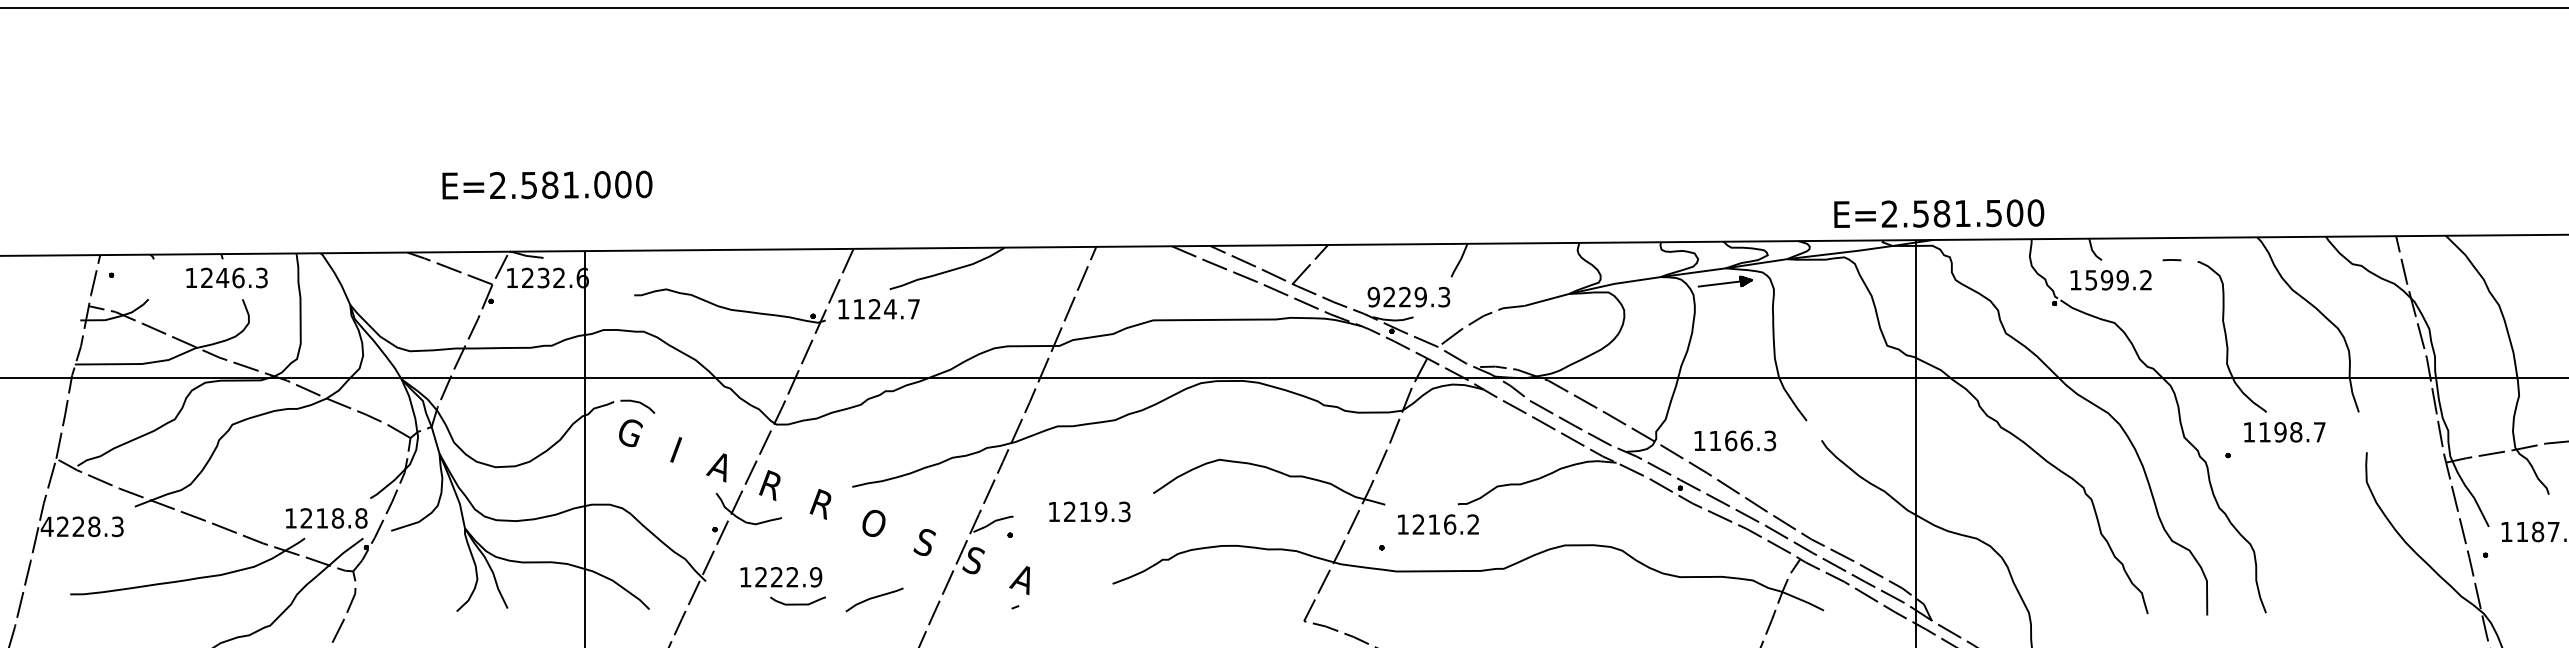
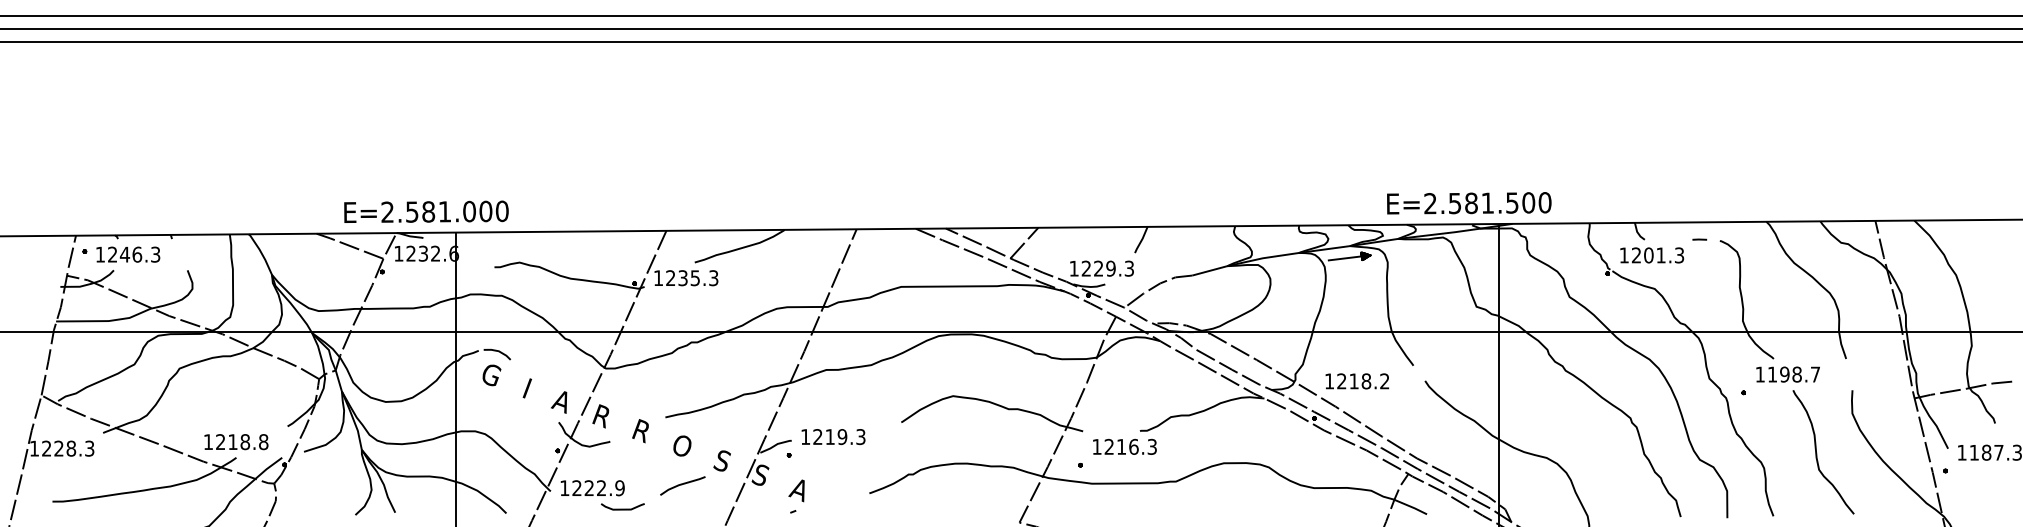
text: (547, 184) -> (426, 211), moved
text: (1939, 213) -> (1469, 203), moved
text: (227, 277) -> (128, 254), moved
text: (2119, 280) -> (1658, 255), 1599.2 -> 1201.3
text: (1372, 296) -> (1073, 268), 9229.3 -> 1229.3
text: (886, 309) -> (692, 278), 1124.7 -> 1235.3
text: (1742, 441) -> (1363, 381), 1166.3 -> 1218.2
text: (1089, 512) -> (833, 437), moved
text: (326, 518) -> (236, 442), moved
text: (1472, 524) -> (1151, 446), 1216.2 -> 1216.3
text: (47, 526) -> (34, 448), 4228.3 -> 1228.3
curve: (2322, 532) -> (1817, 453), added
text: (780, 577) -> (592, 488), moved
curve: (874, 599) -> (682, 485), moved

